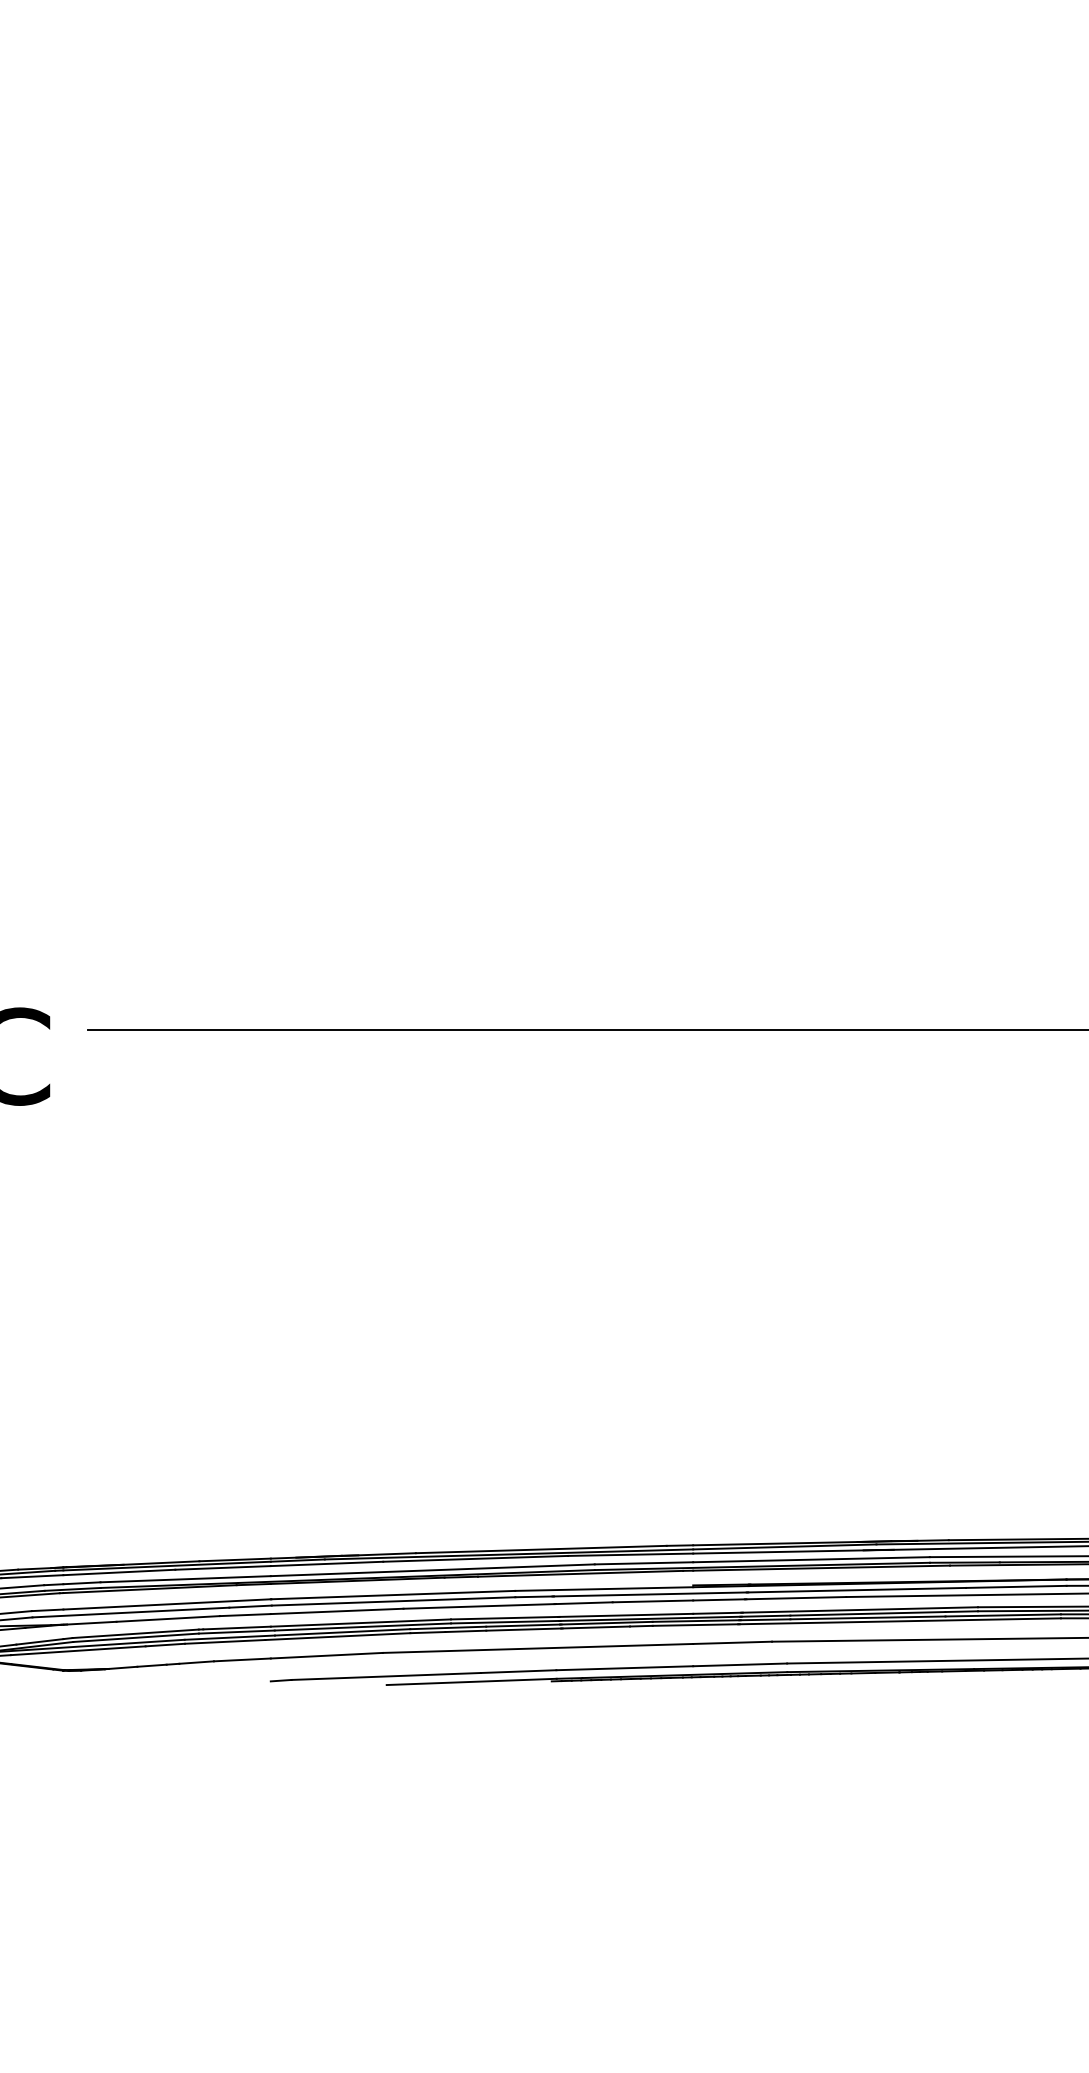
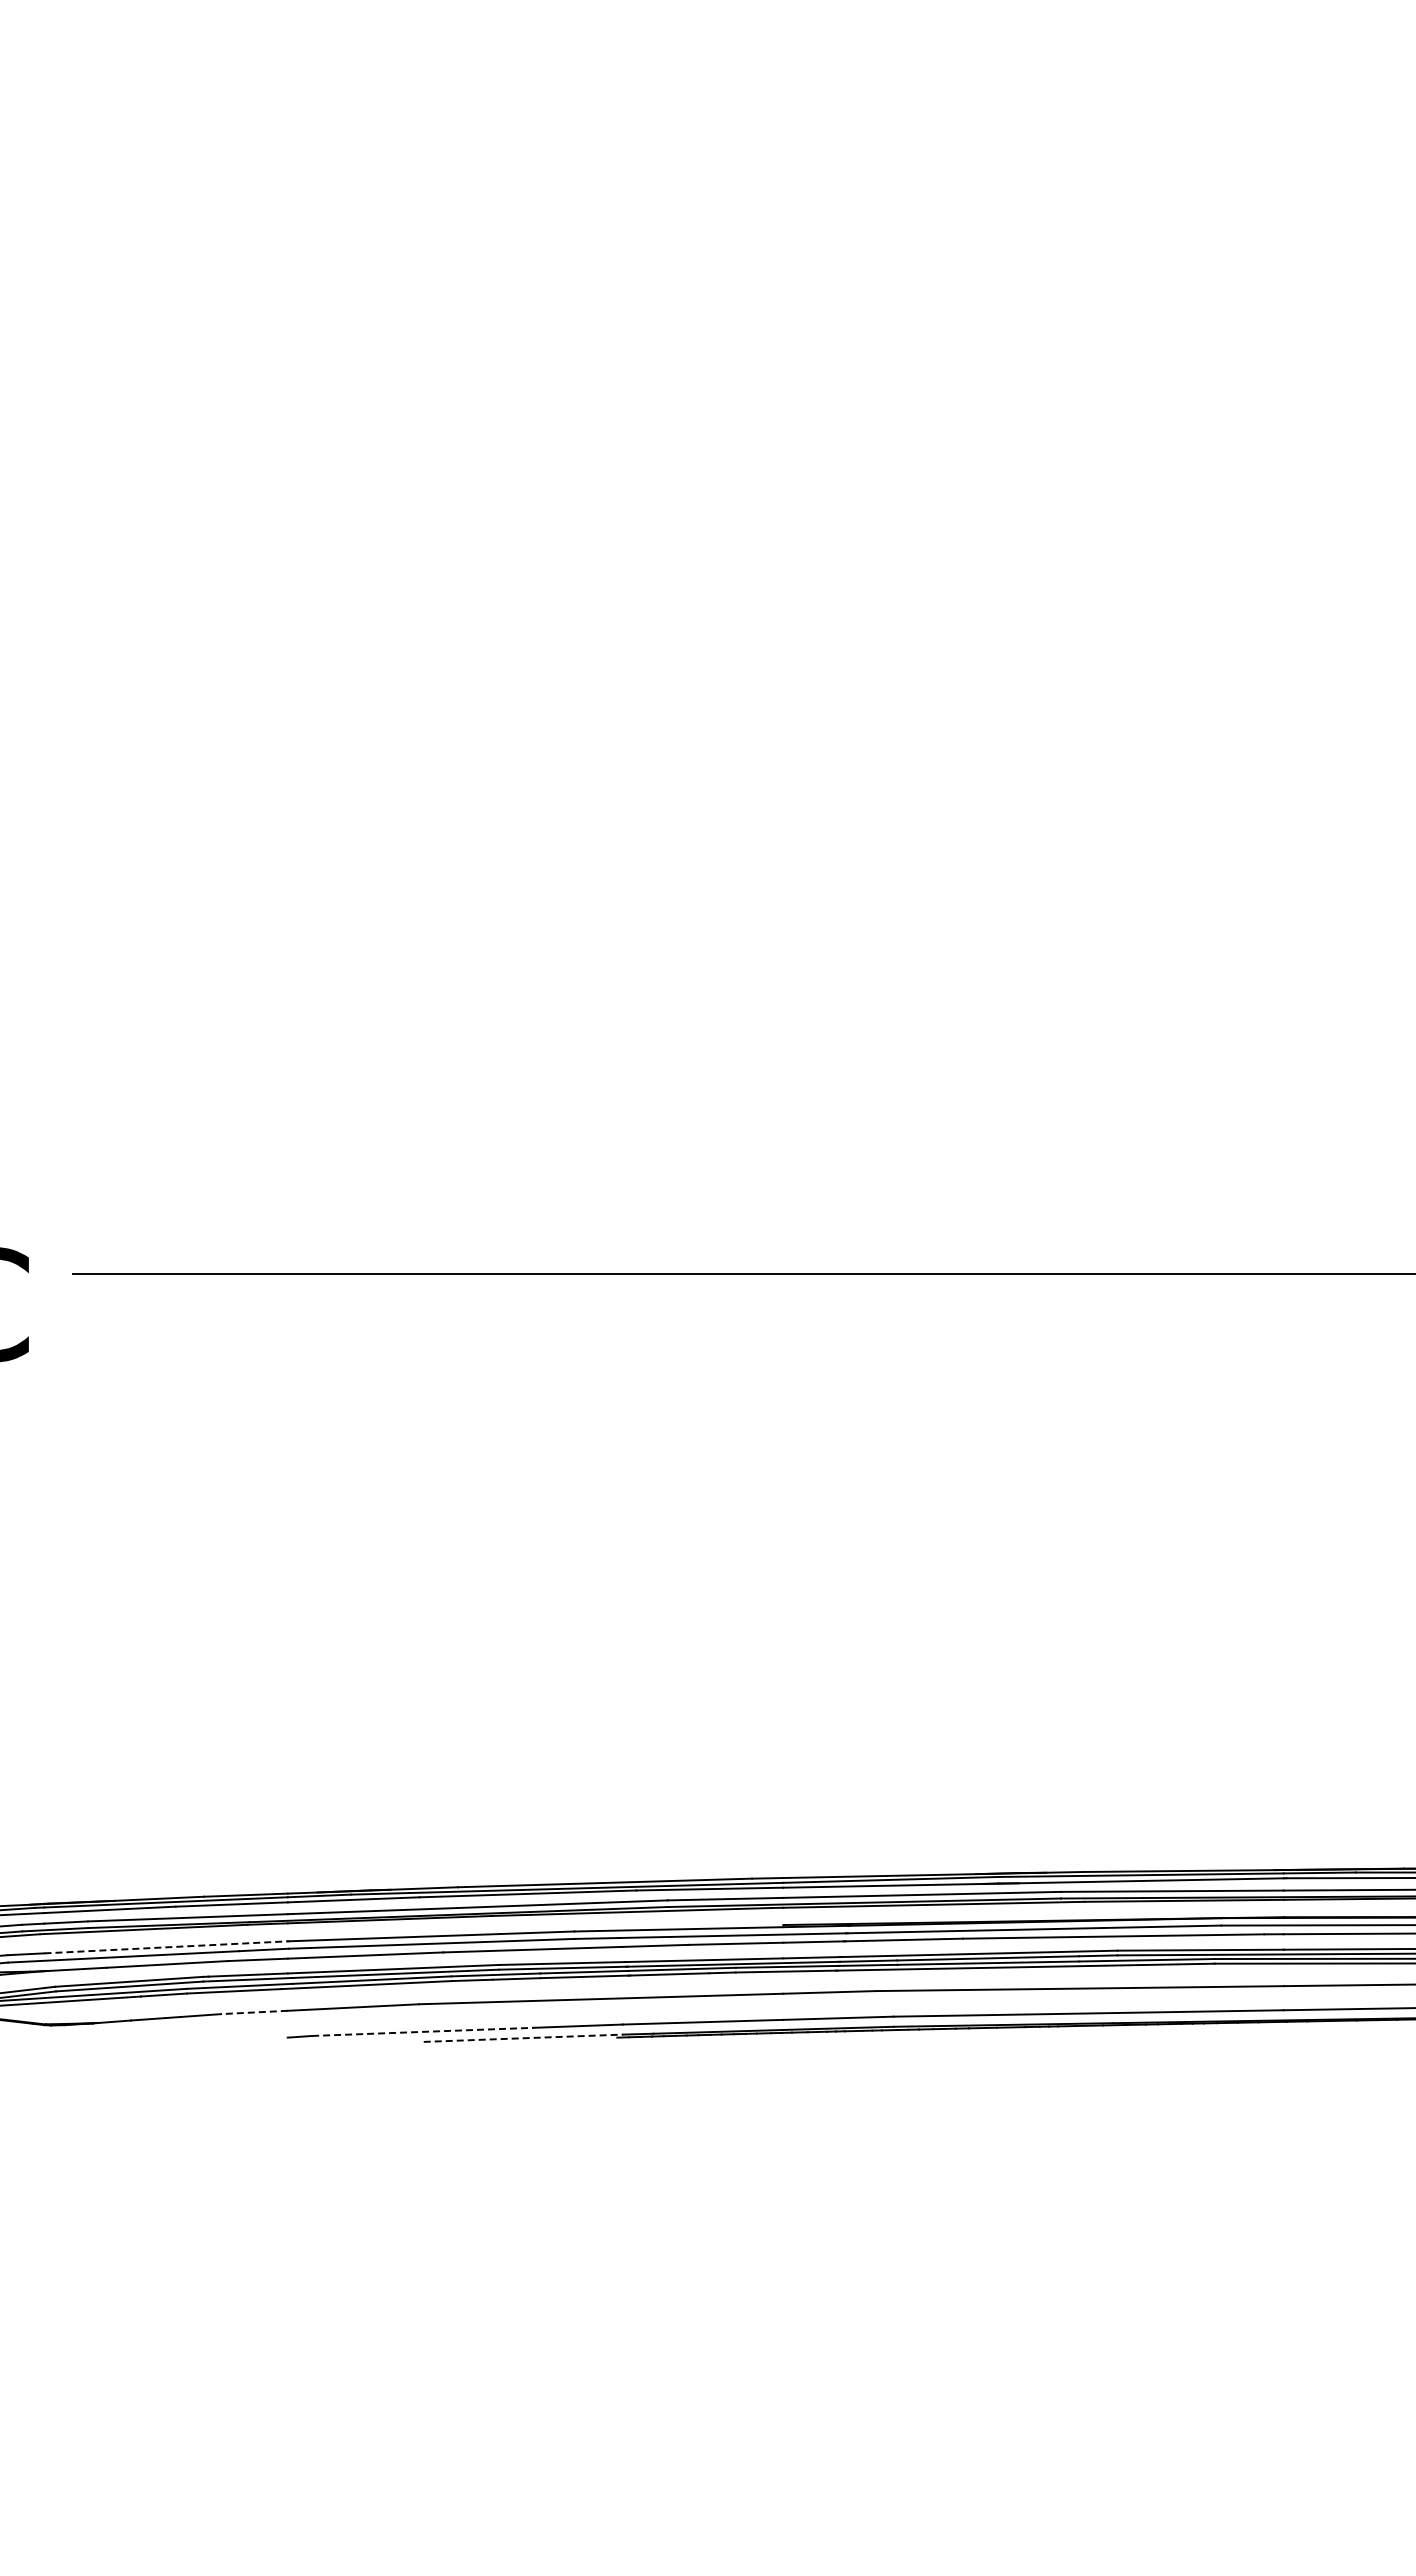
line: (167, 1604) -> (166, 1947), solid -> dashed
line: (241, 1659) -> (253, 2012), solid -> dashed
line: (386, 1676) -> (423, 2031), solid -> dashed
line: (471, 1682) -> (523, 2038), solid -> dashed

